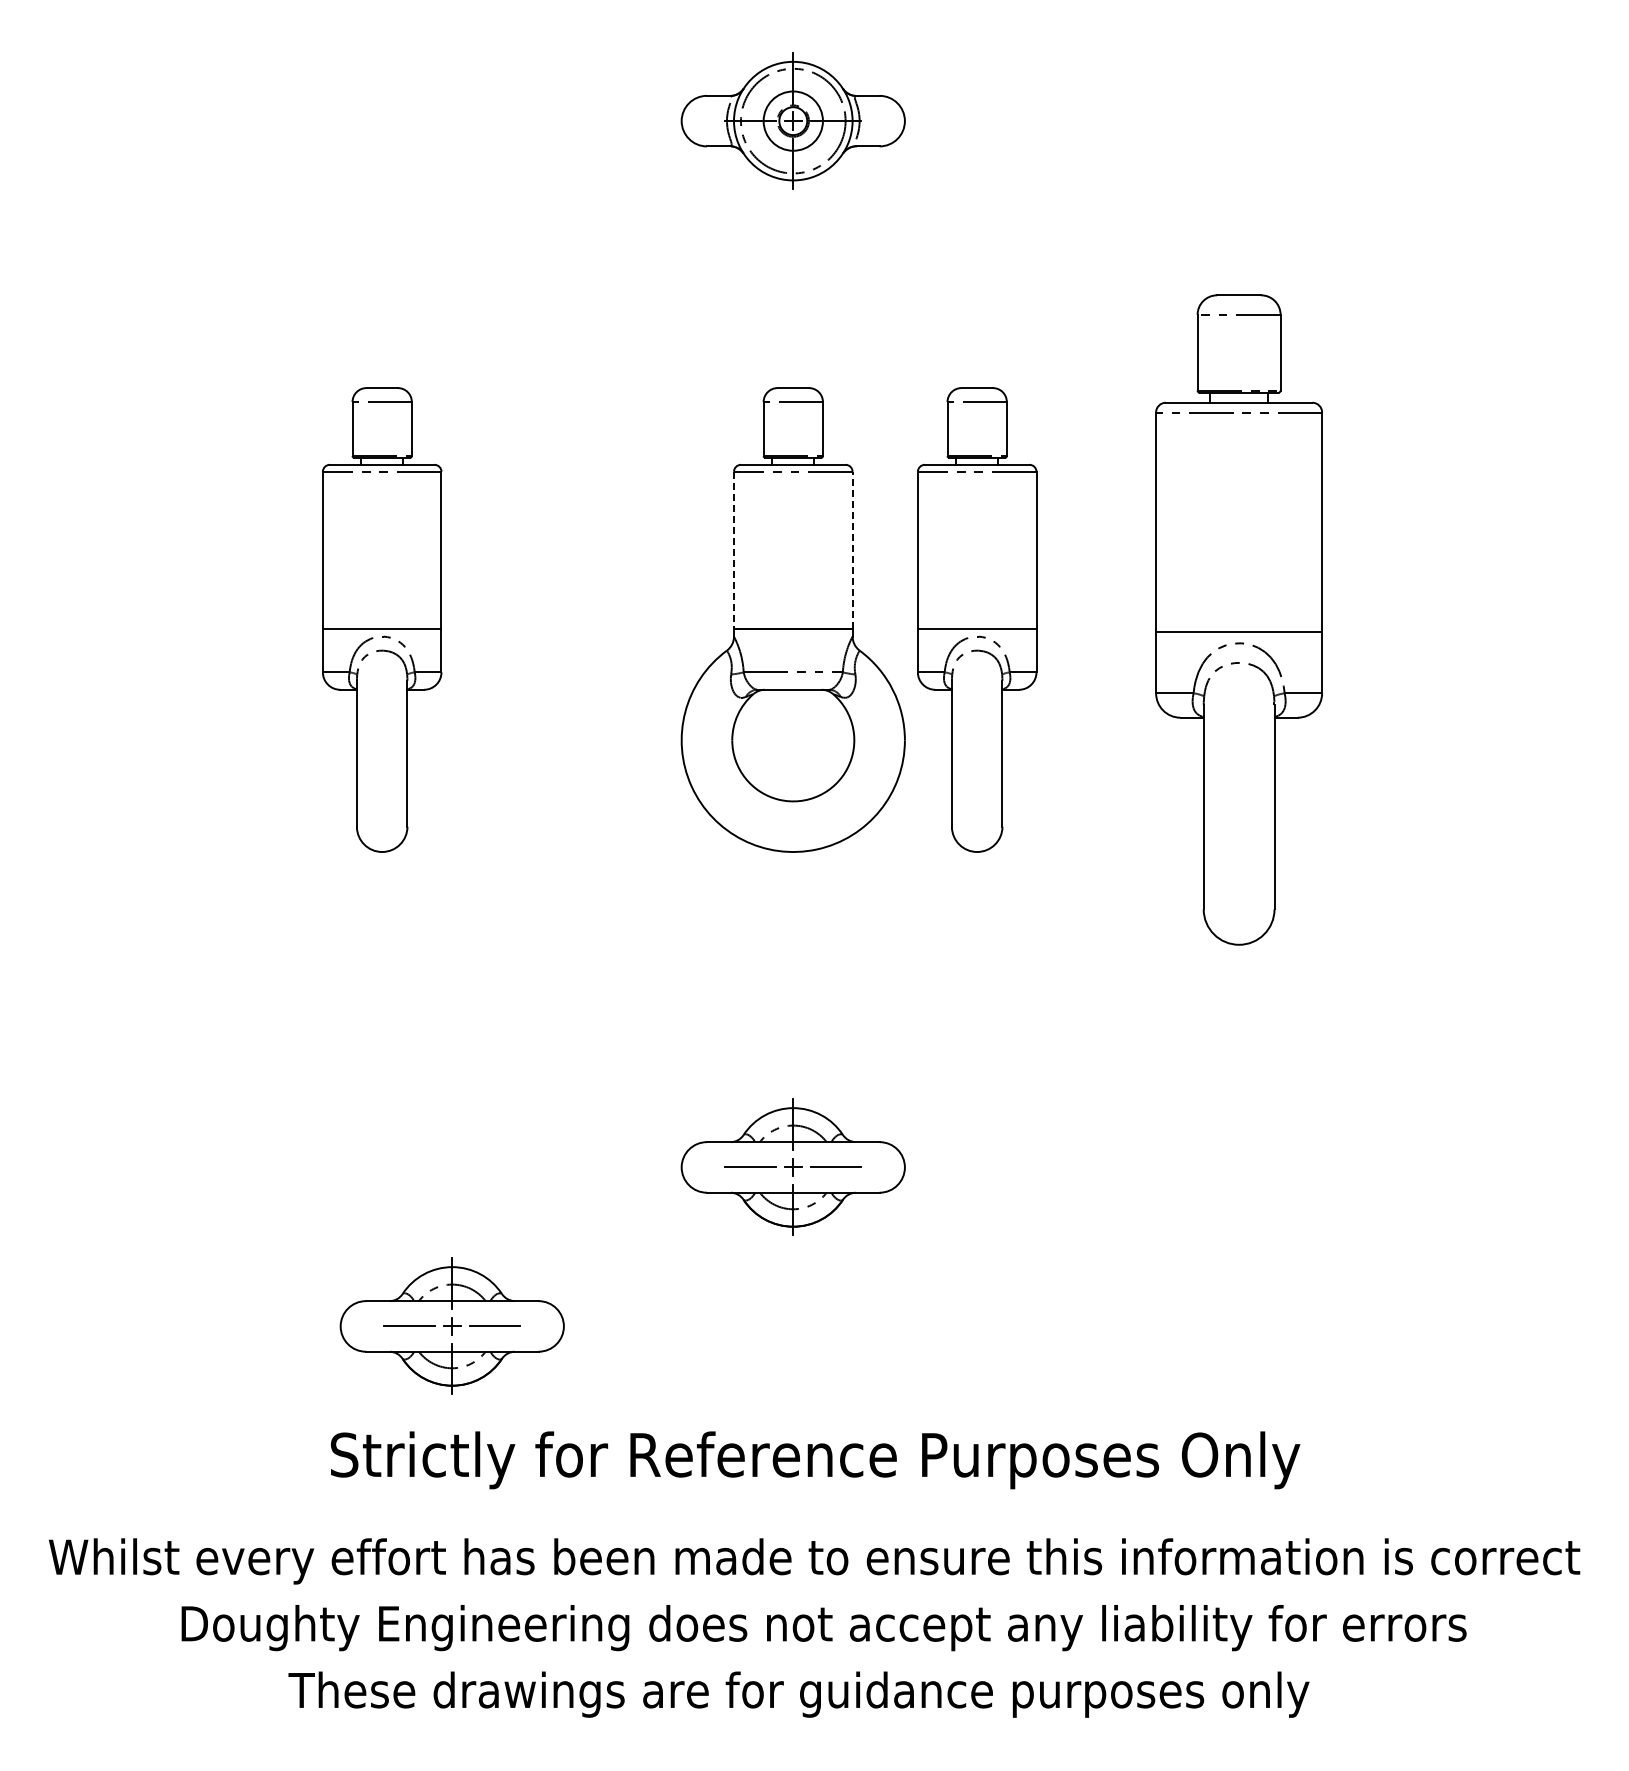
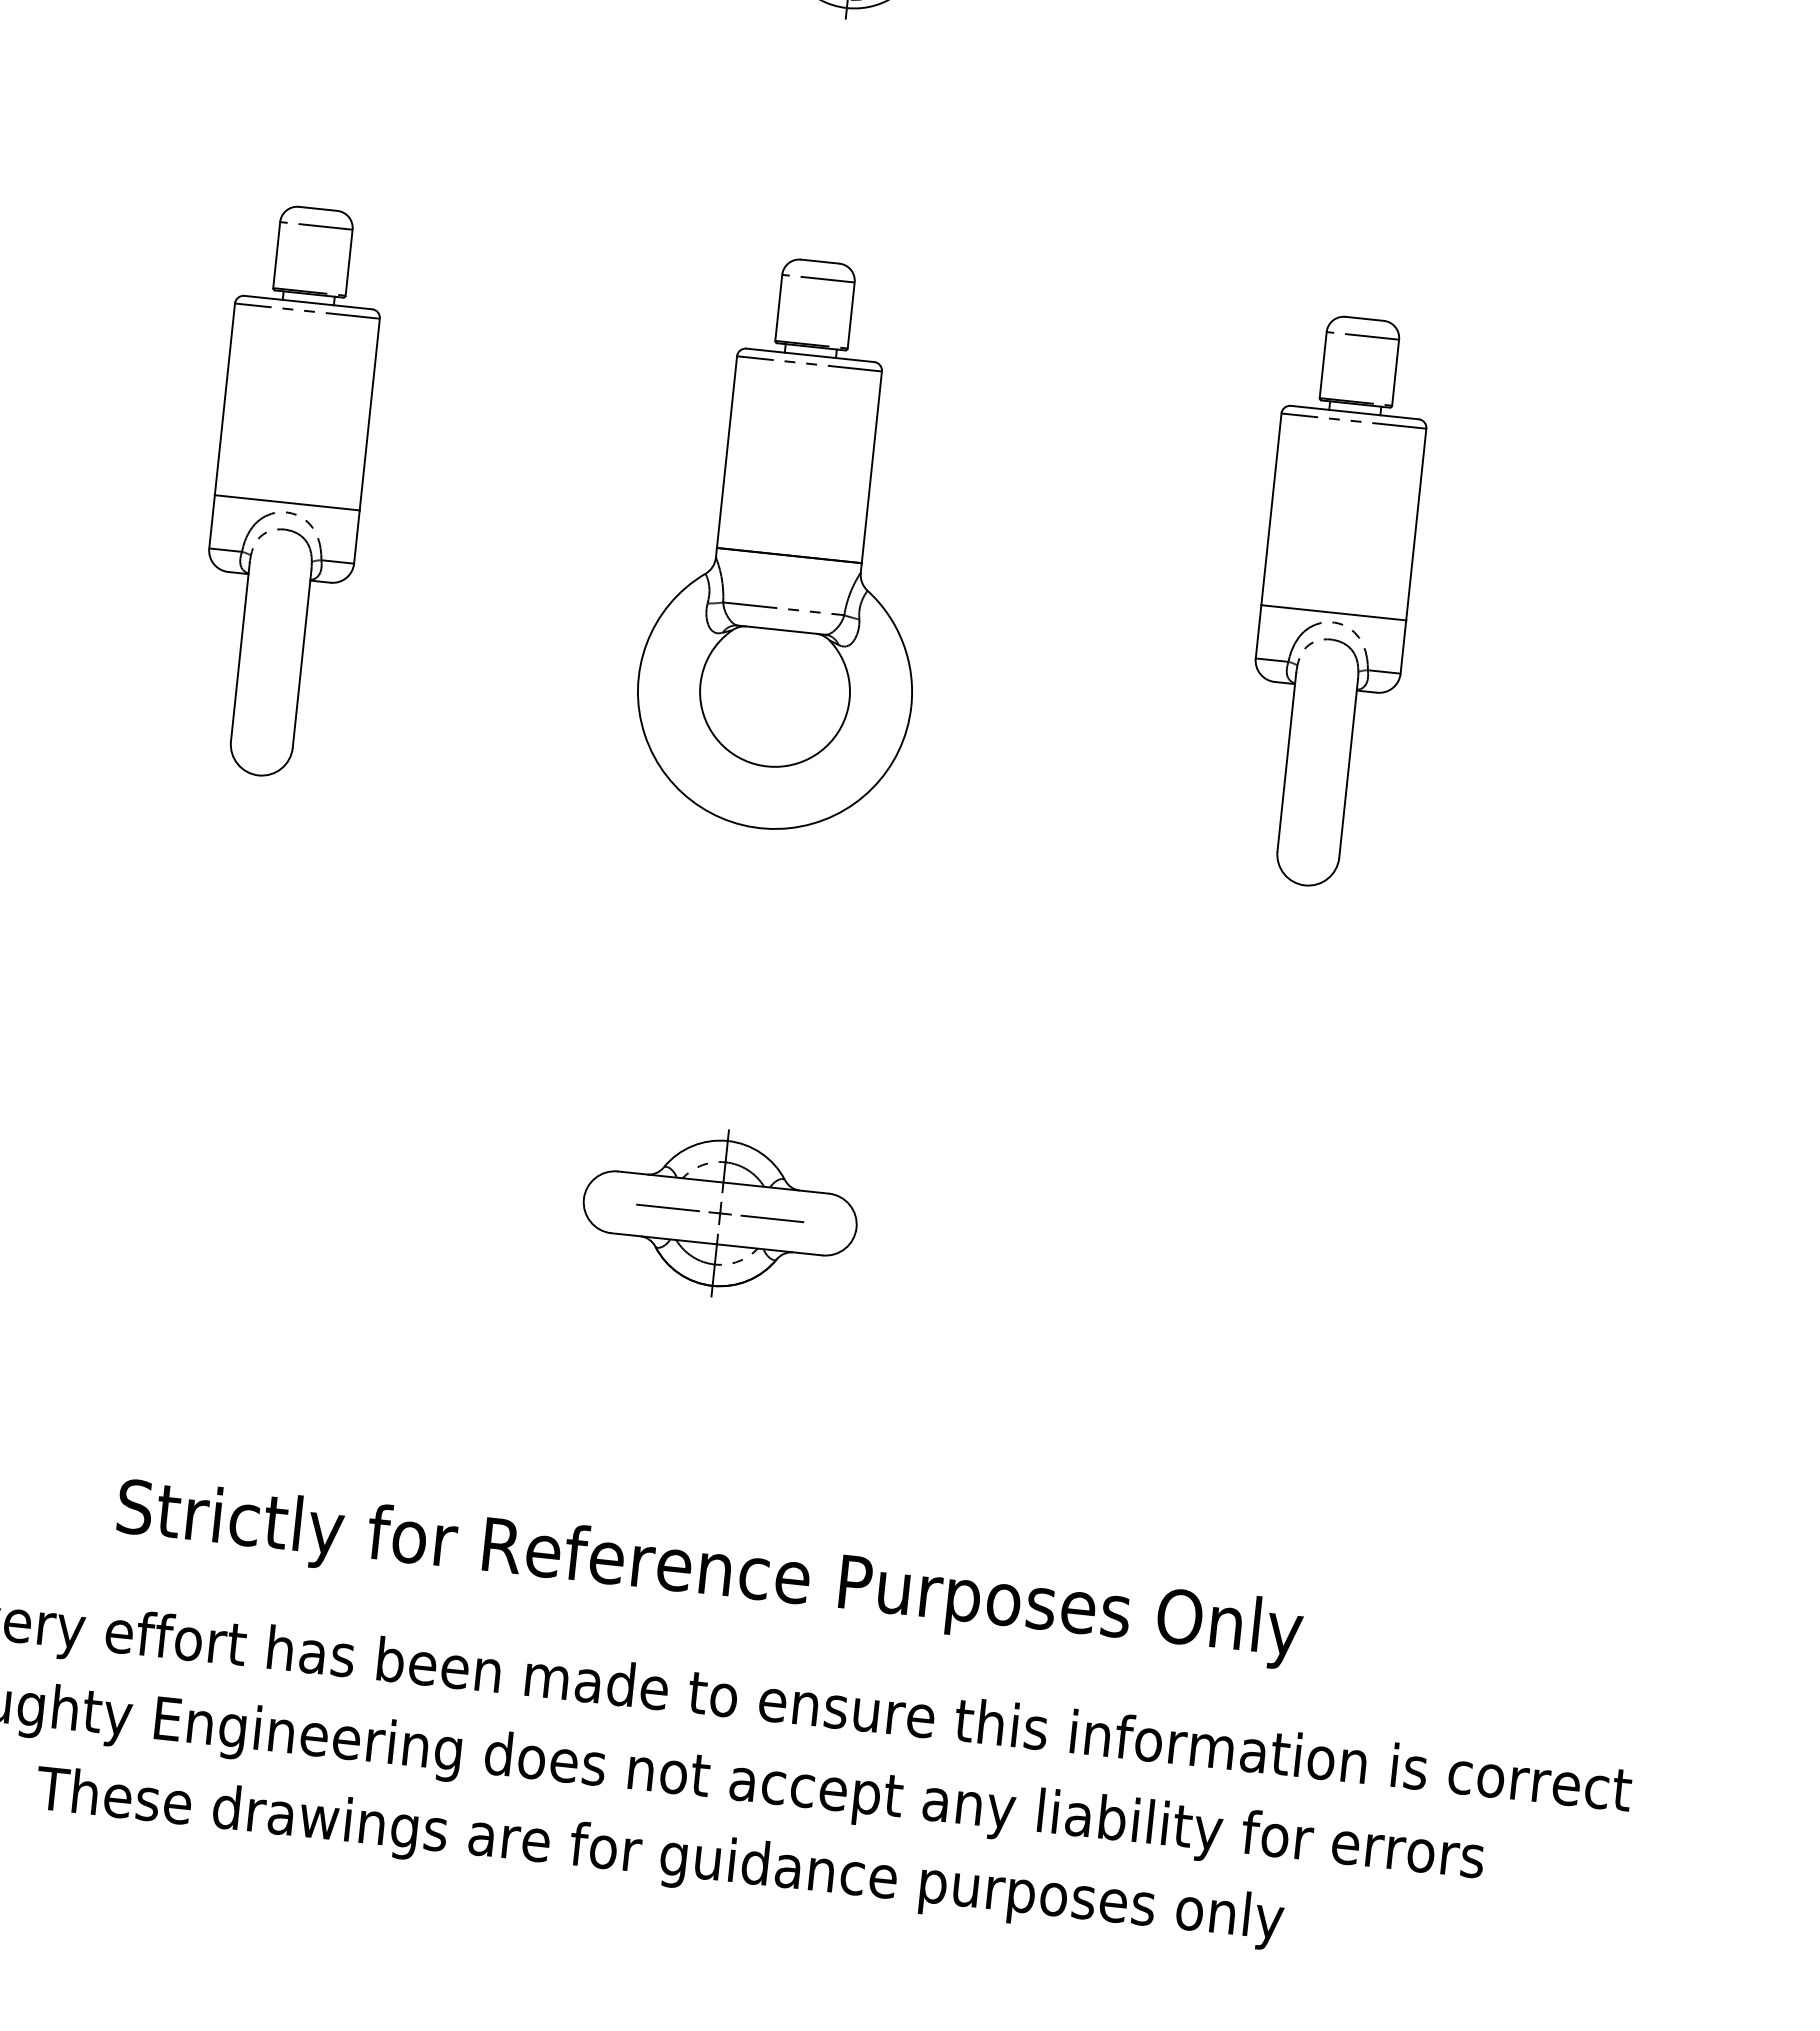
line: (852, 549) -> (871, 466), dashed -> solid
line: (734, 550) -> (727, 452), dashed -> solid
part: (977, 619) -> (1015, 567), removed
part: (1238, 619) -> (1334, 601), size x0.71
part: (451, 1325) -> (282, 1362), removed

